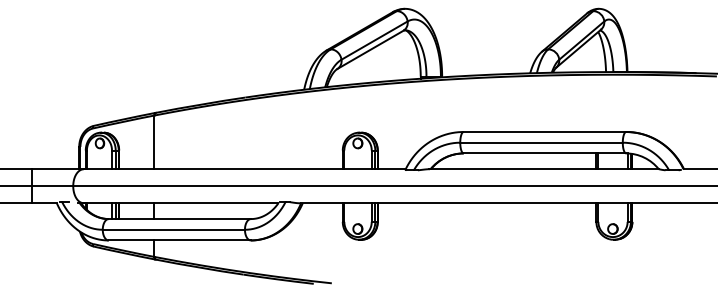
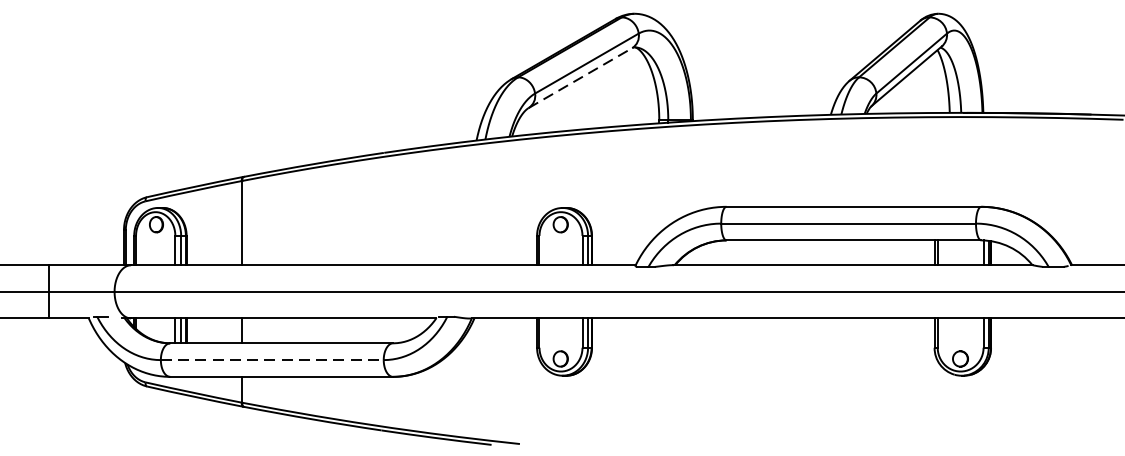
line: (370, 49) -> (580, 77), solid -> dashed
line: (174, 229) -> (273, 359), solid -> dashed

